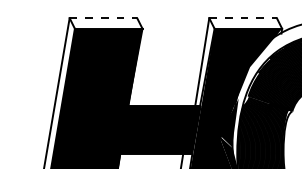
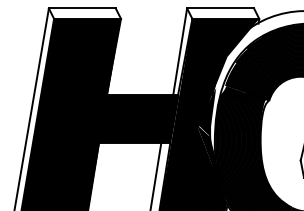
line: (103, 18) -> (82, 8), dashed -> solid
line: (244, 18) -> (221, 8), dashed -> solid

